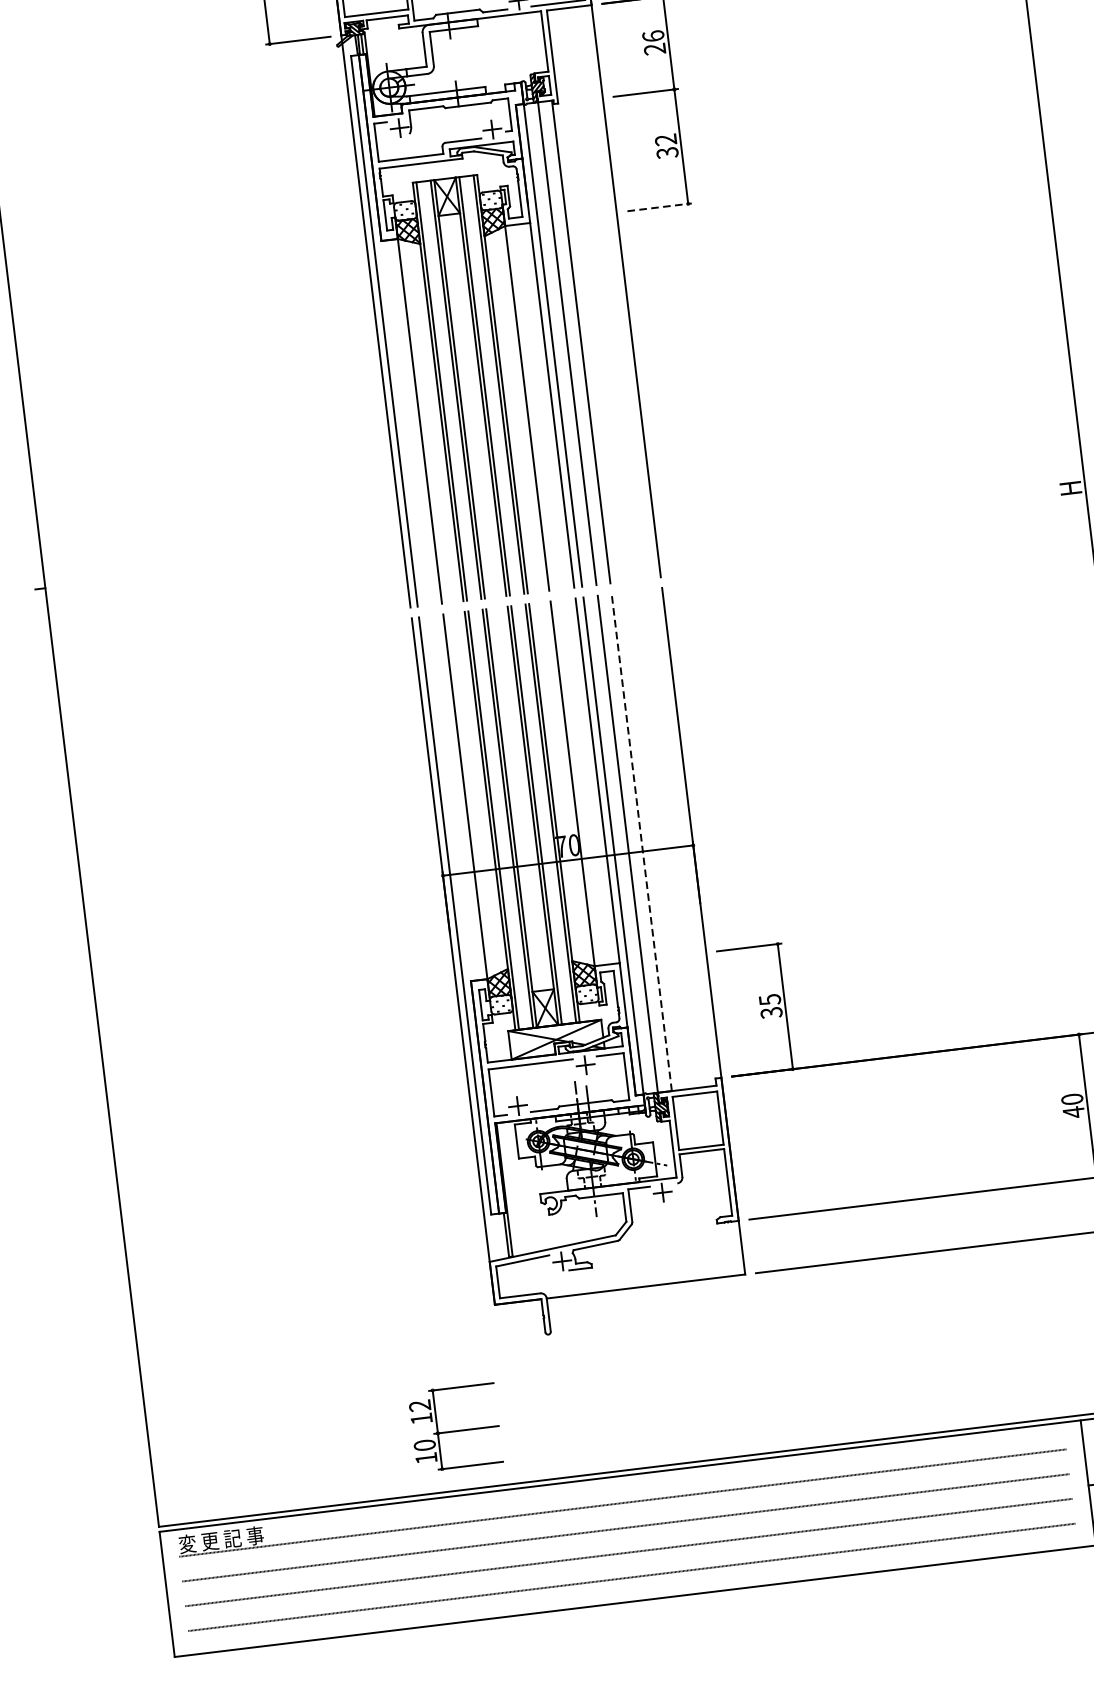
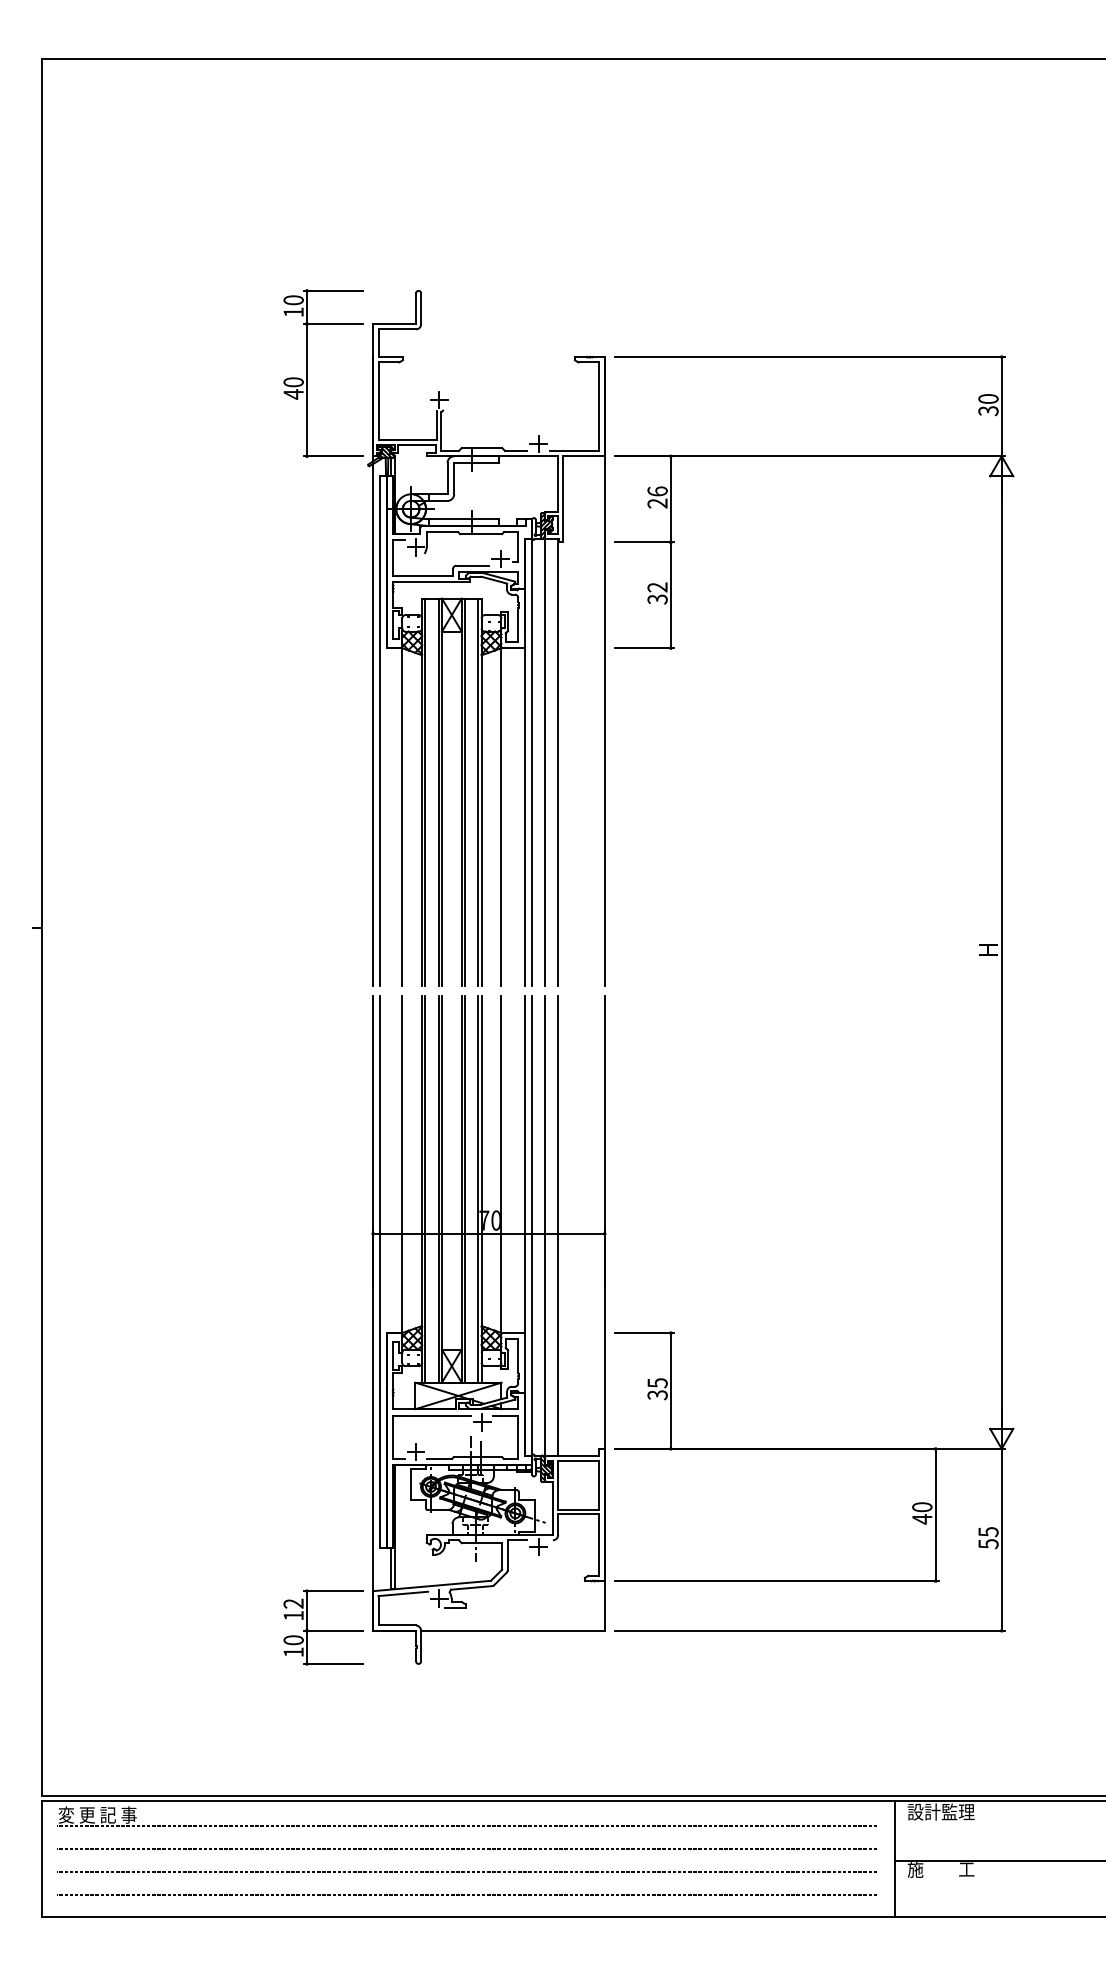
line: (659, 207) -> (644, 648), dashed -> solid
line: (642, 842) -> (558, 1225), dashed -> solid
part: (455, 1427) -> (323, 1627), moved

